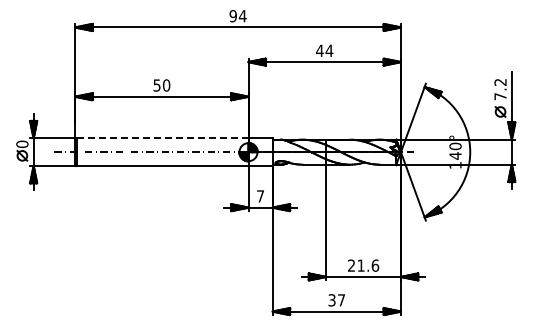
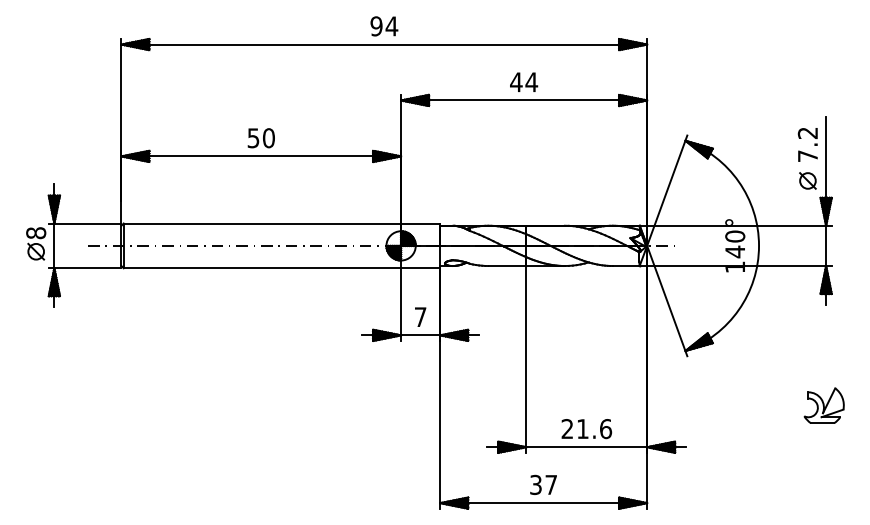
line: (162, 138) -> (262, 223), dashed -> solid
text: (22, 144) -> (36, 233), 0 -> 8
part: (510, 250) -> (823, 404), added

